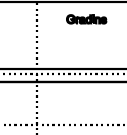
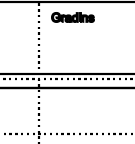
part: (86, 19) -> (72, 17), moved

